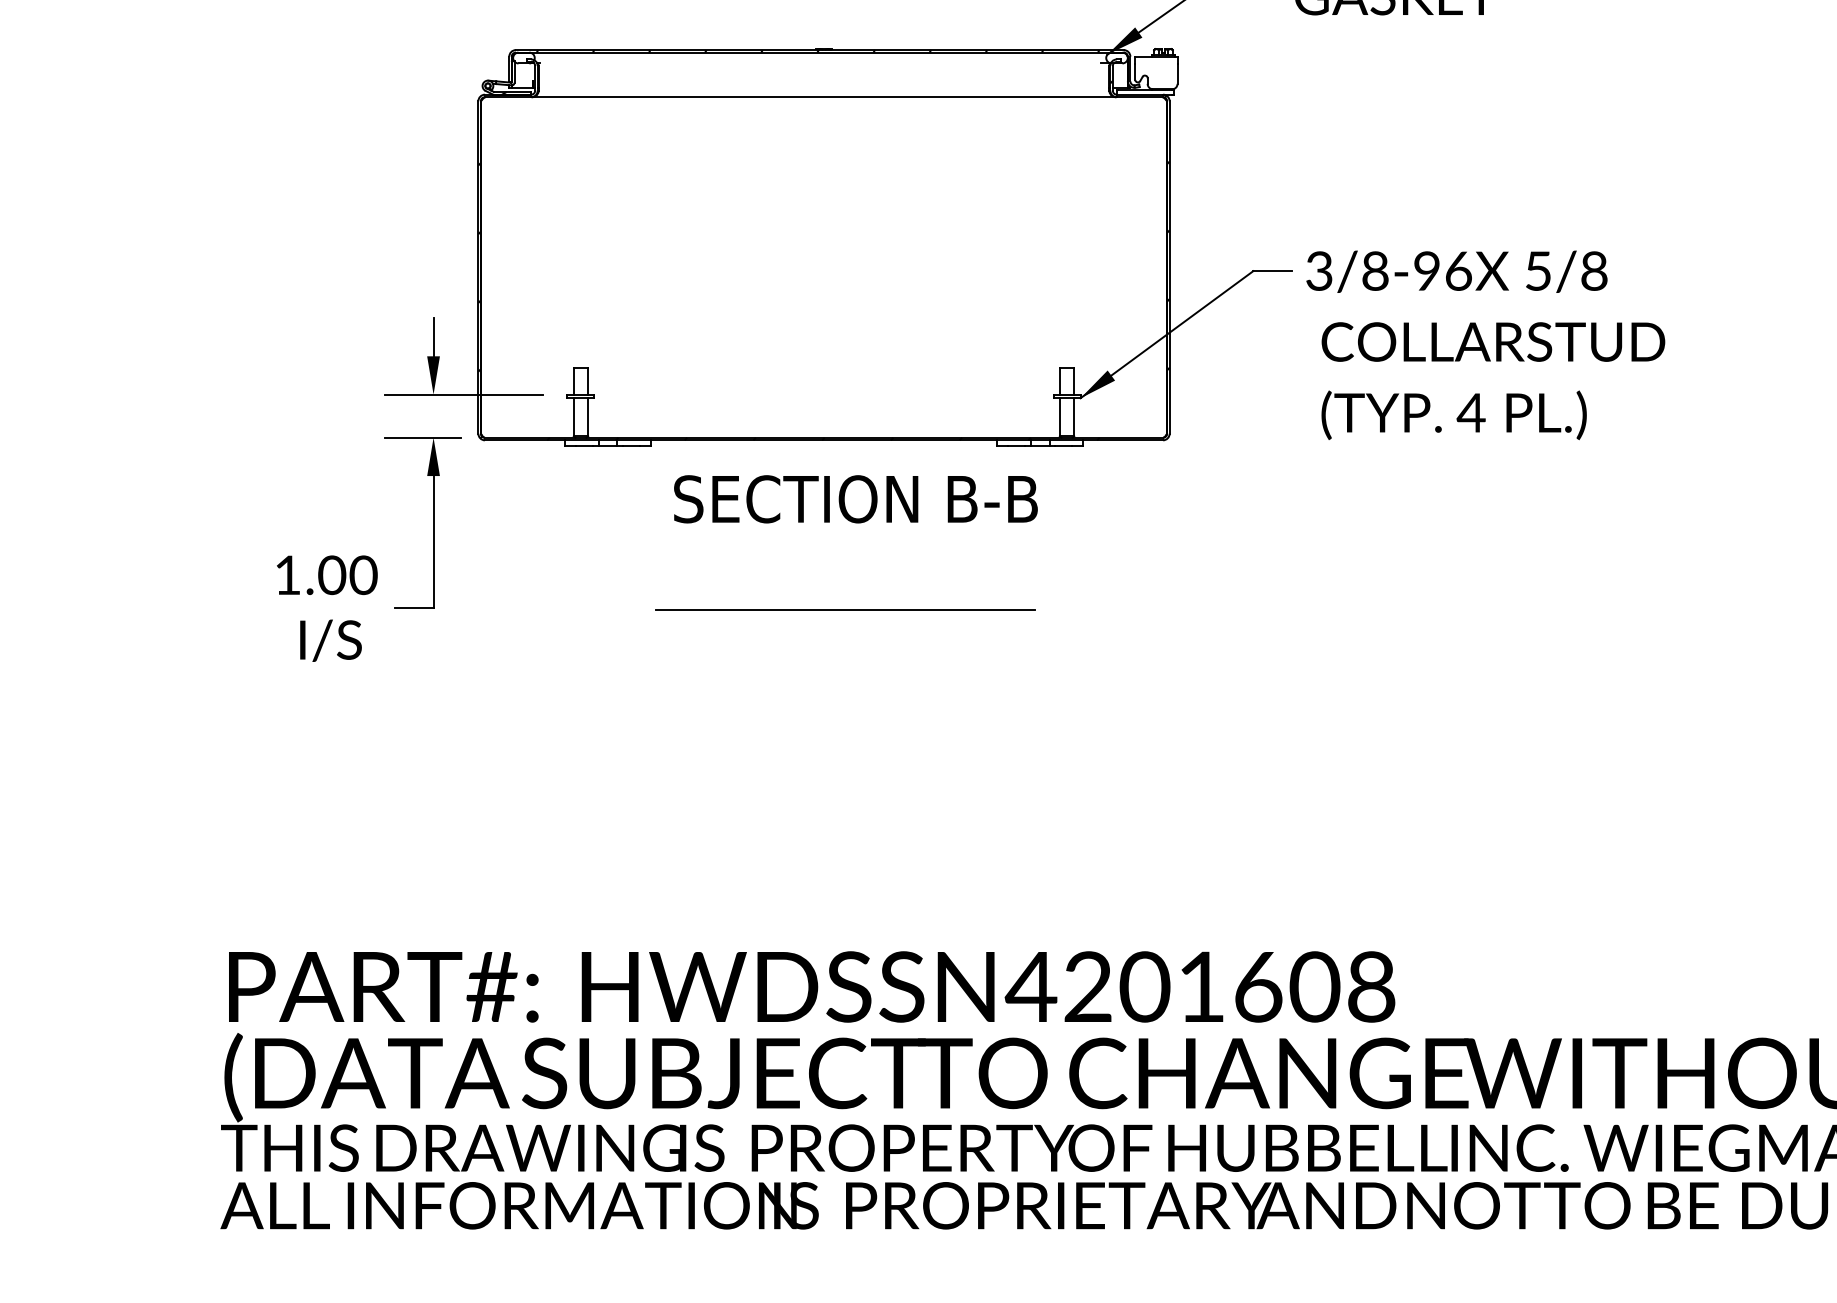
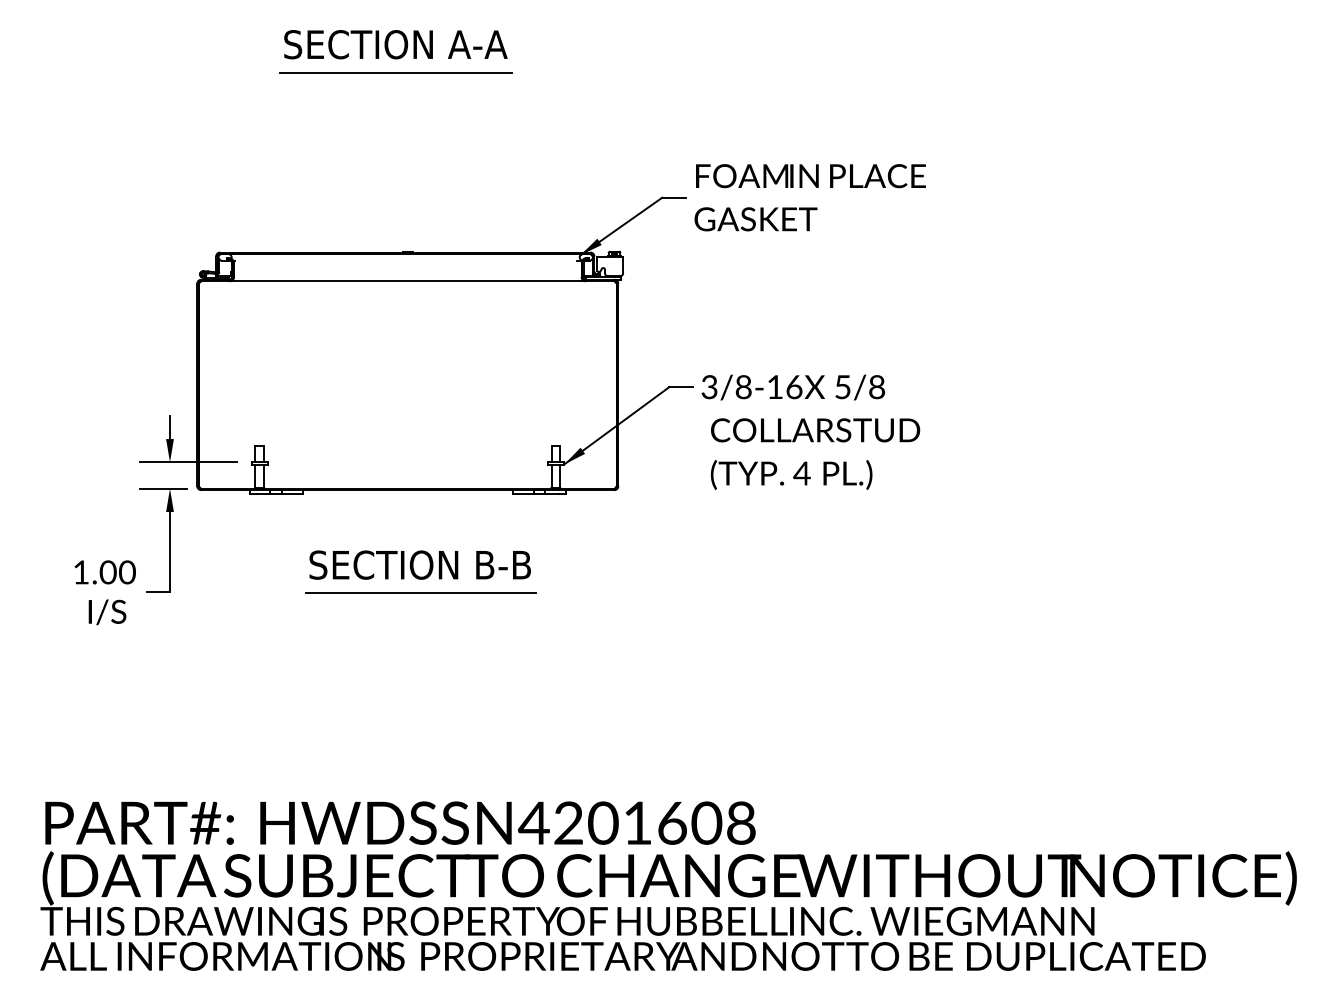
text: (1426, 270) -> (774, 386), 3/8-96 -> 3/8-16
text: (854, 498) -> (419, 564), moved

